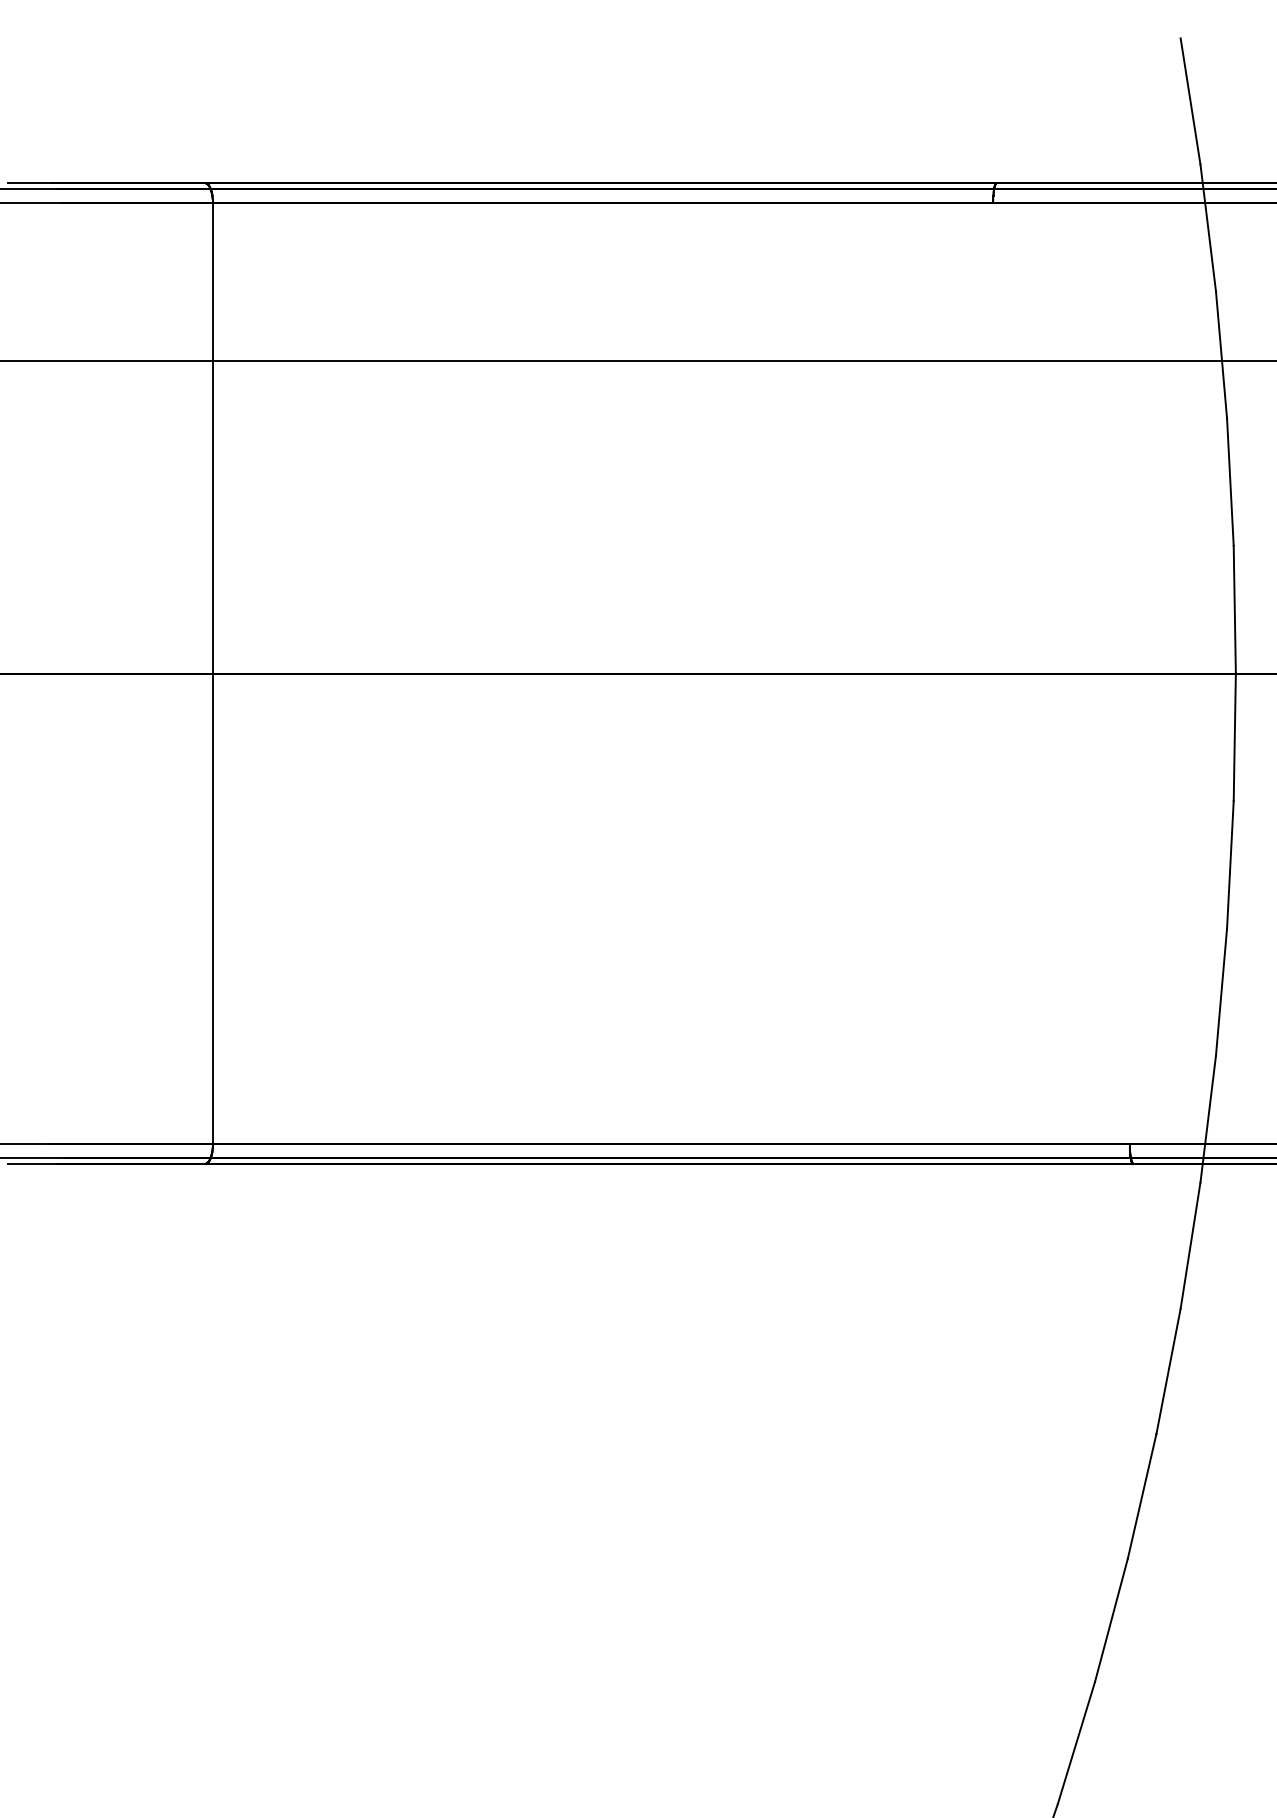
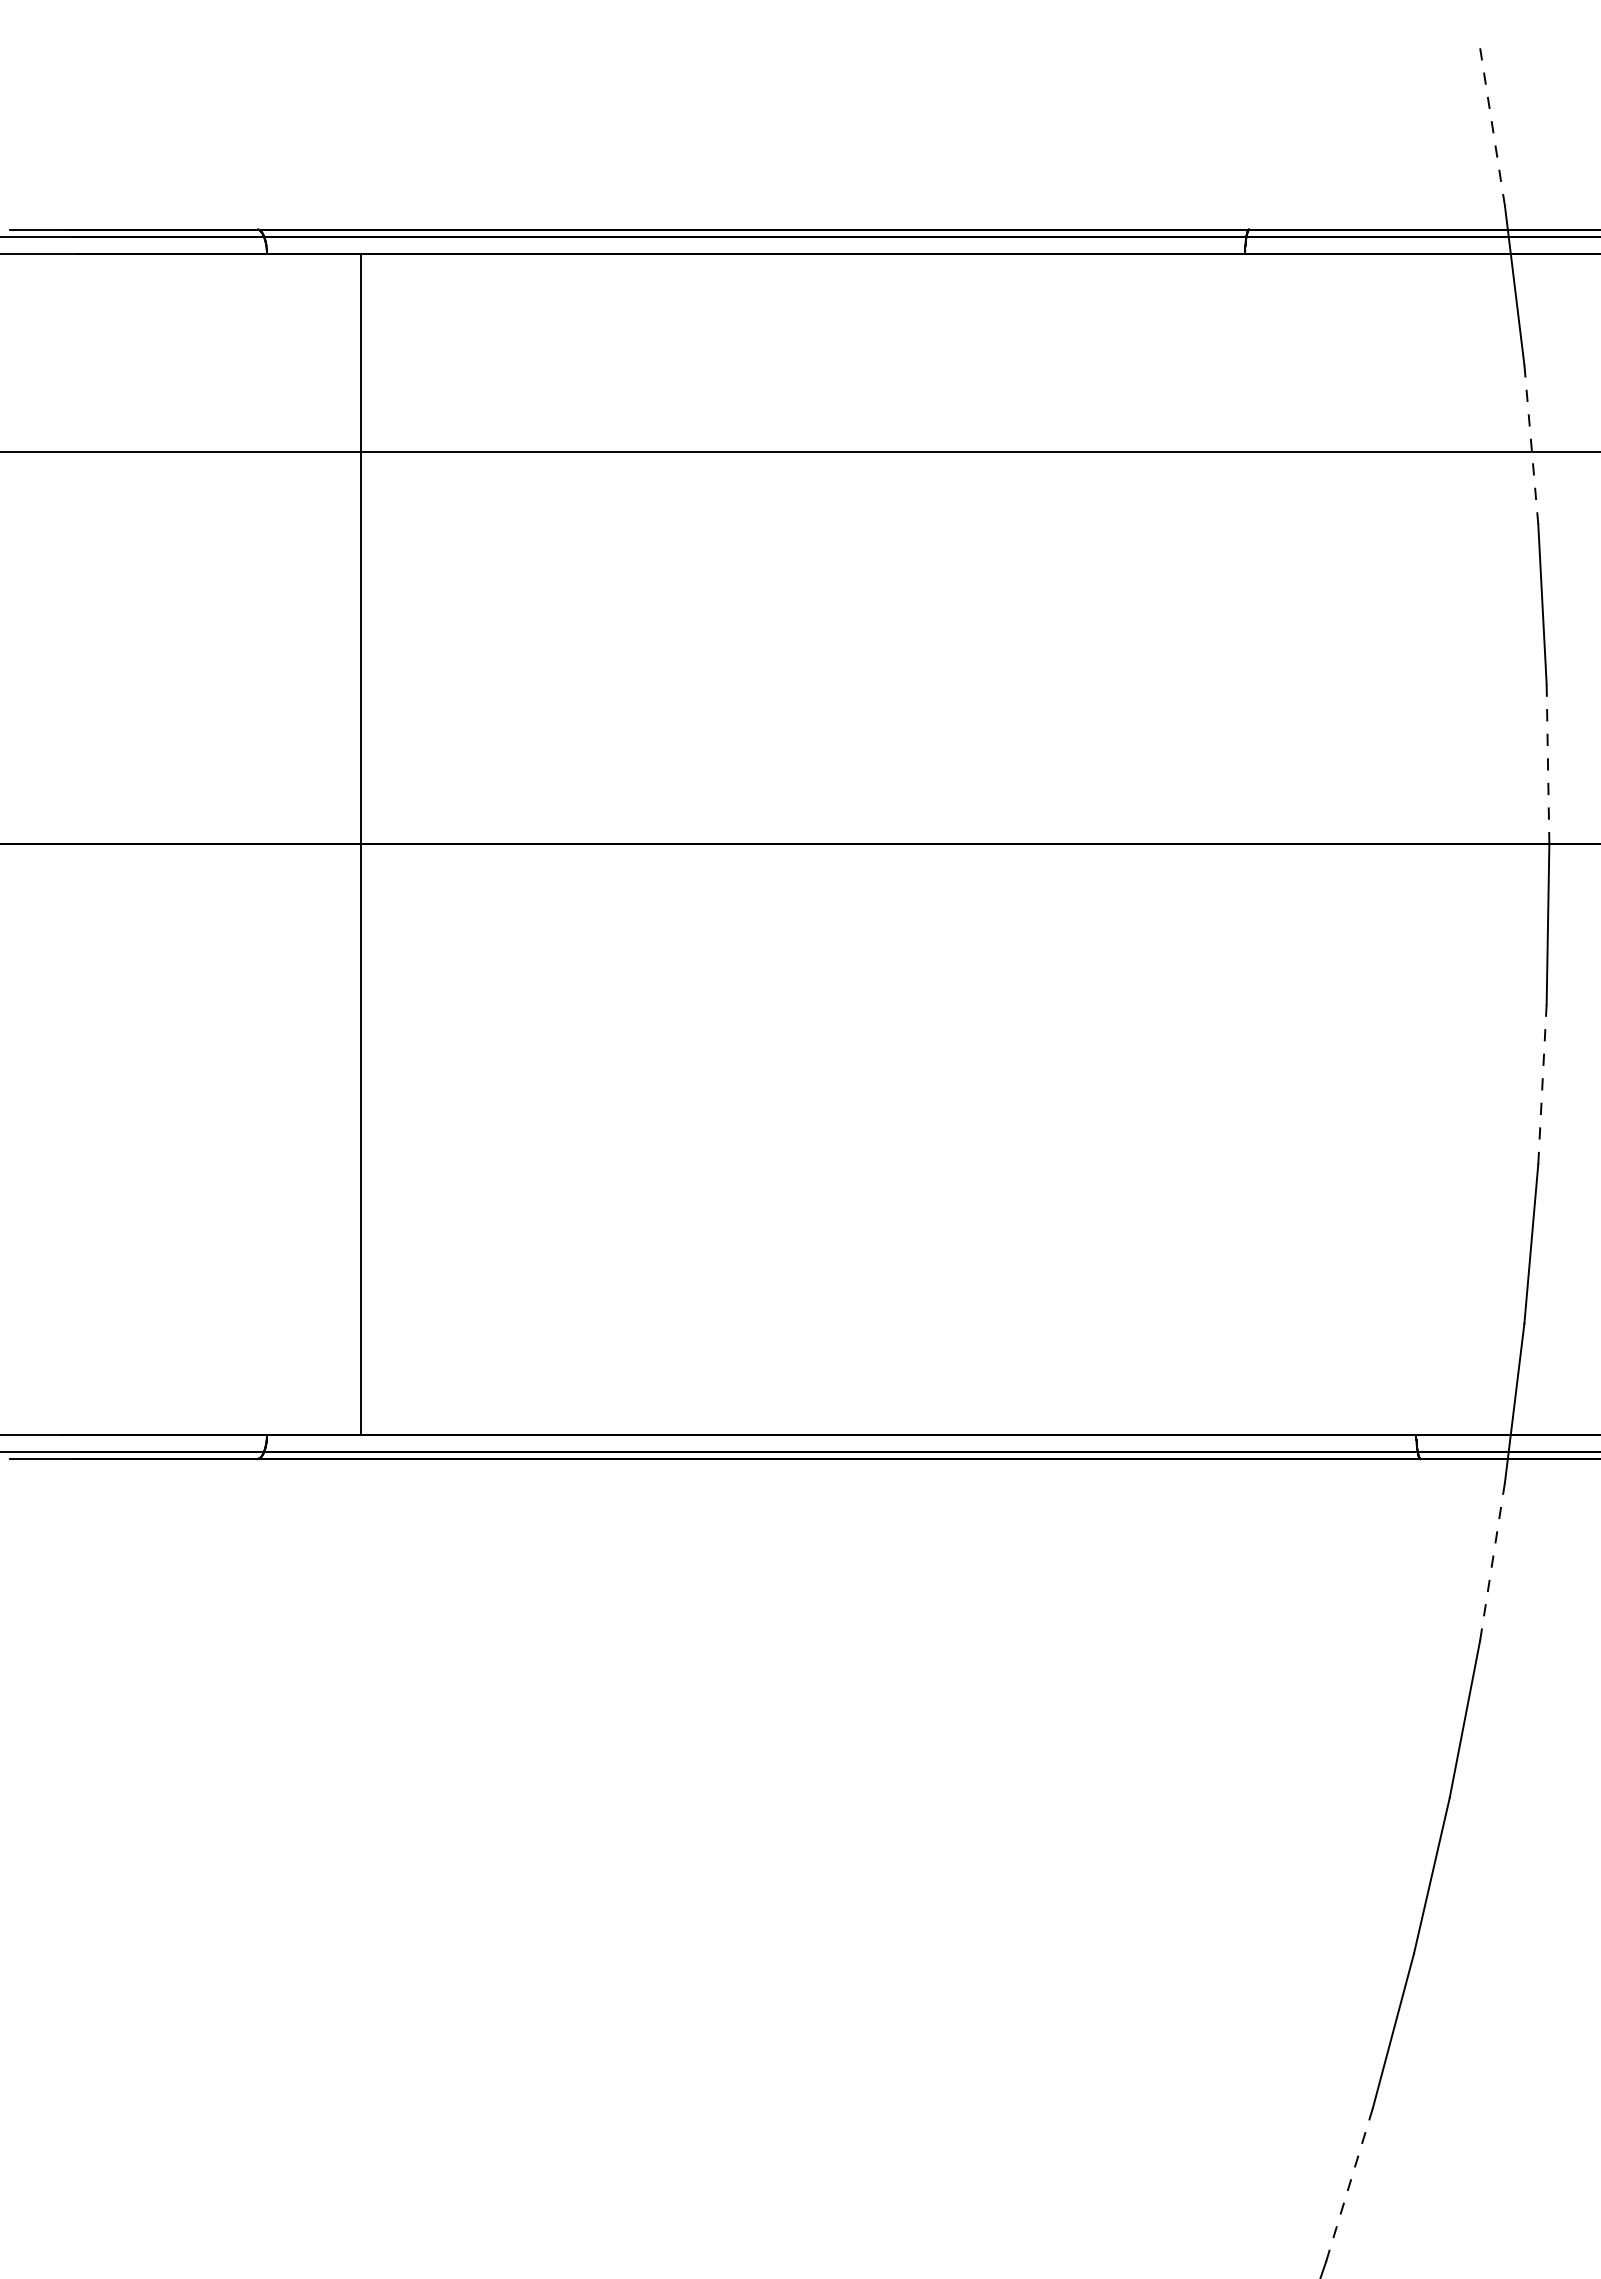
line: (1190, 100) -> (1492, 126), solid -> dashed
line: (1221, 354) -> (1531, 444), solid -> dashed
line: (1235, 609) -> (1548, 763), solid -> dashed
line: (212, 673) -> (360, 844), moved
line: (1230, 864) -> (1542, 1083), solid -> dashed
line: (1190, 1245) -> (1492, 1561), solid -> dashed
line: (1076, 1742) -> (1349, 2184), solid -> dashed

